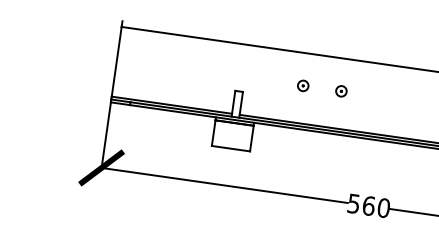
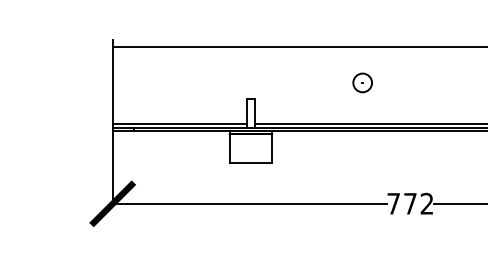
part: (302, 85) -> (319, 82), removed
part: (341, 90) -> (362, 82), size x1.6
text: (369, 205) -> (410, 203), 560 -> 772

